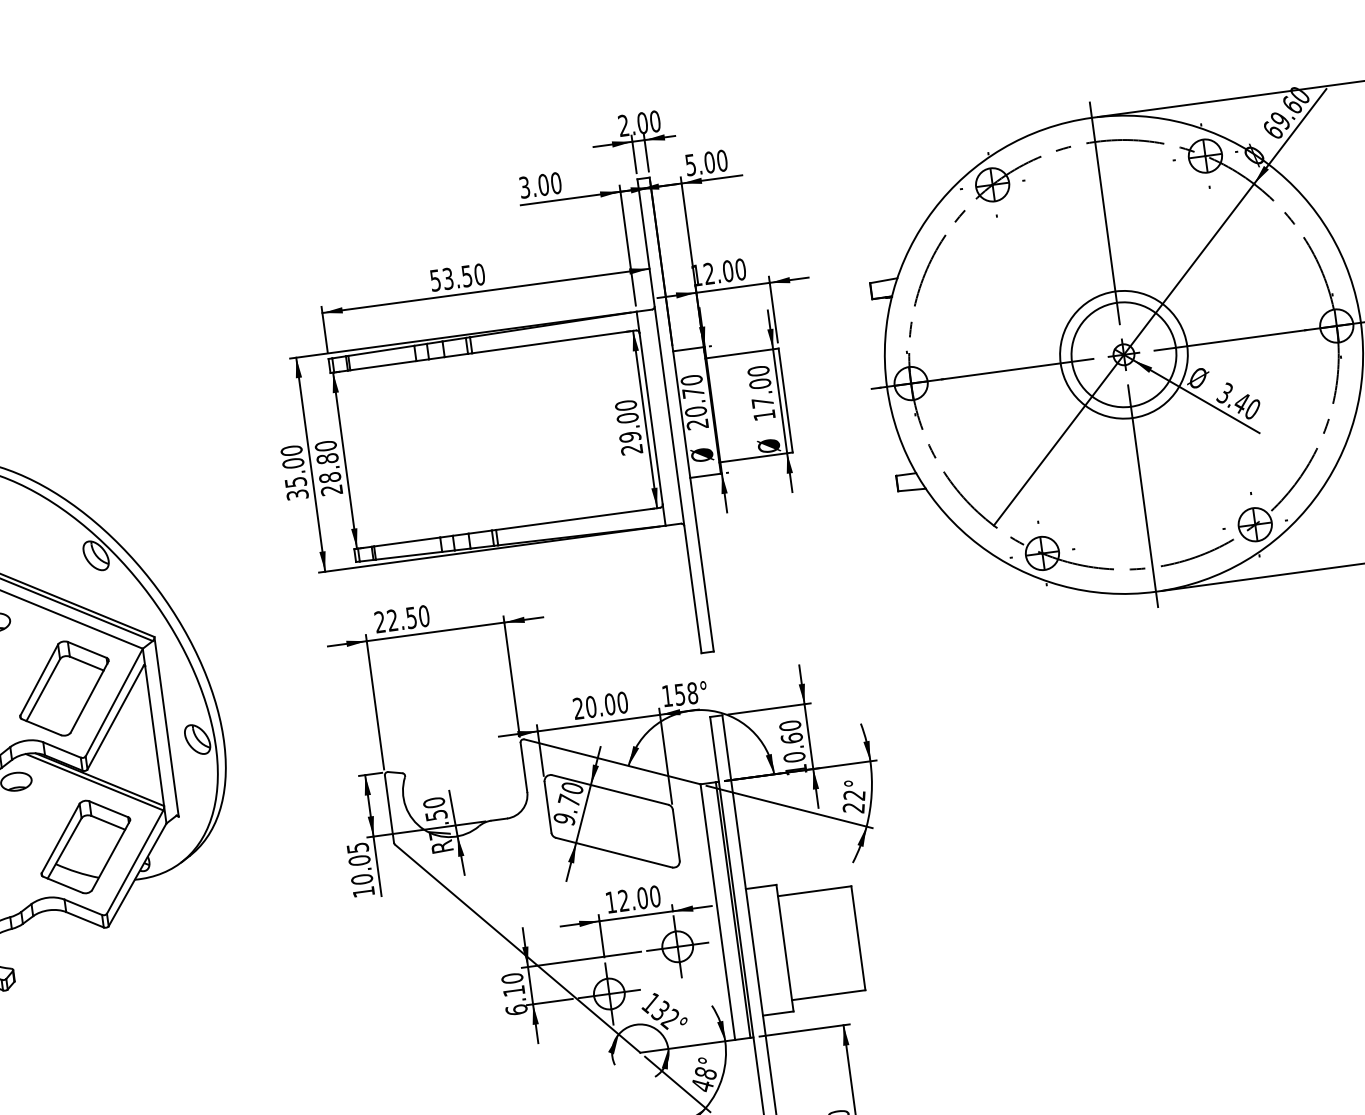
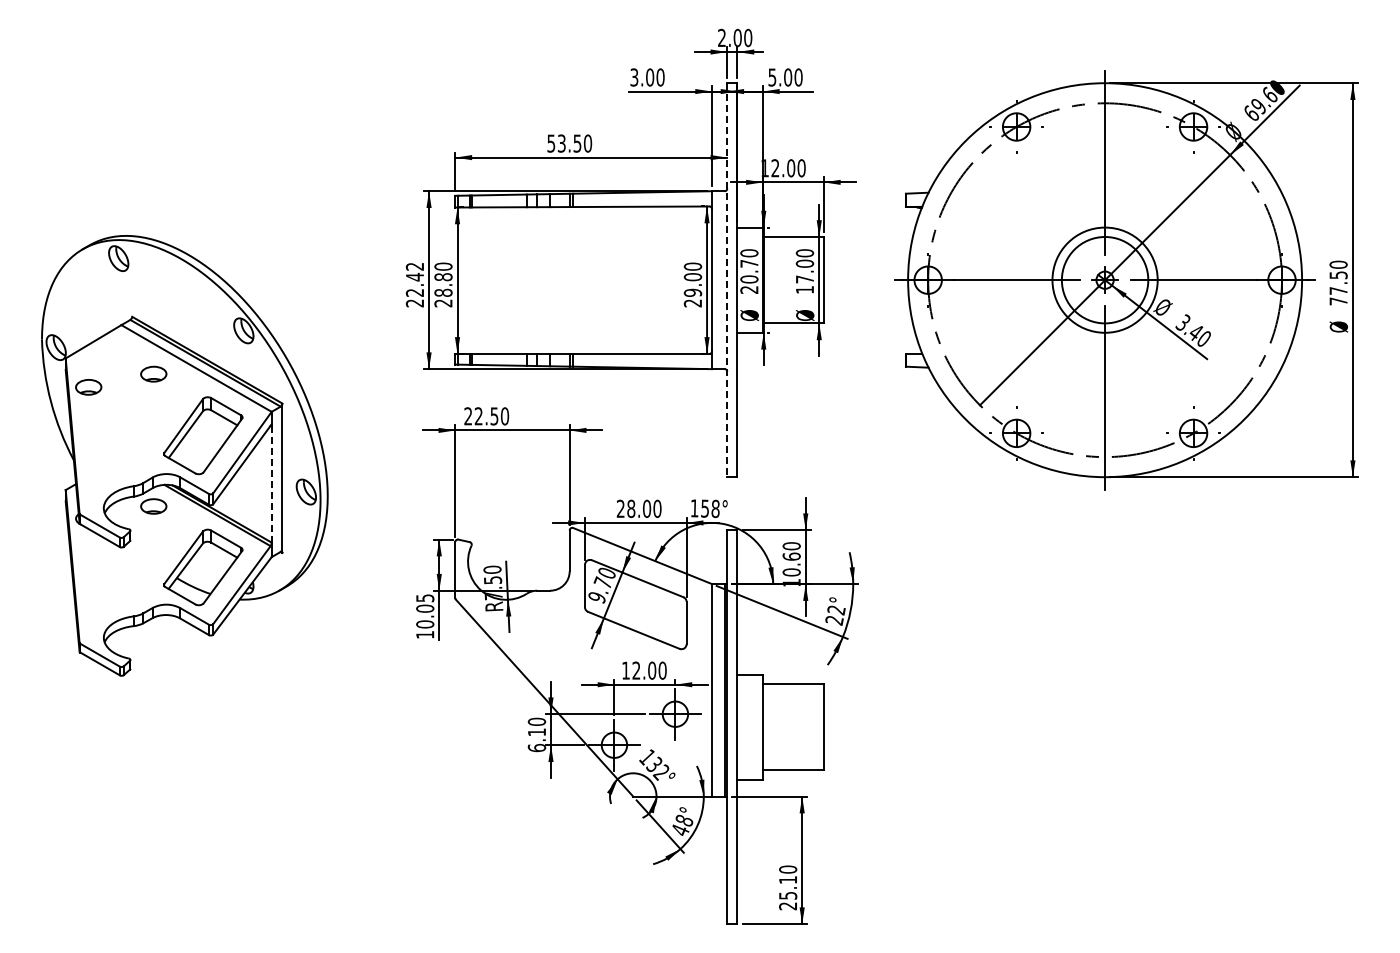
line: (669, 416) -> (727, 280), solid -> dashed
text: (293, 472) -> (414, 284), 35.00 -> 22.42
text: (591, 706) -> (631, 508), 20.00 -> 28.00
line: (154, 737) -> (271, 485), solid -> dashed

